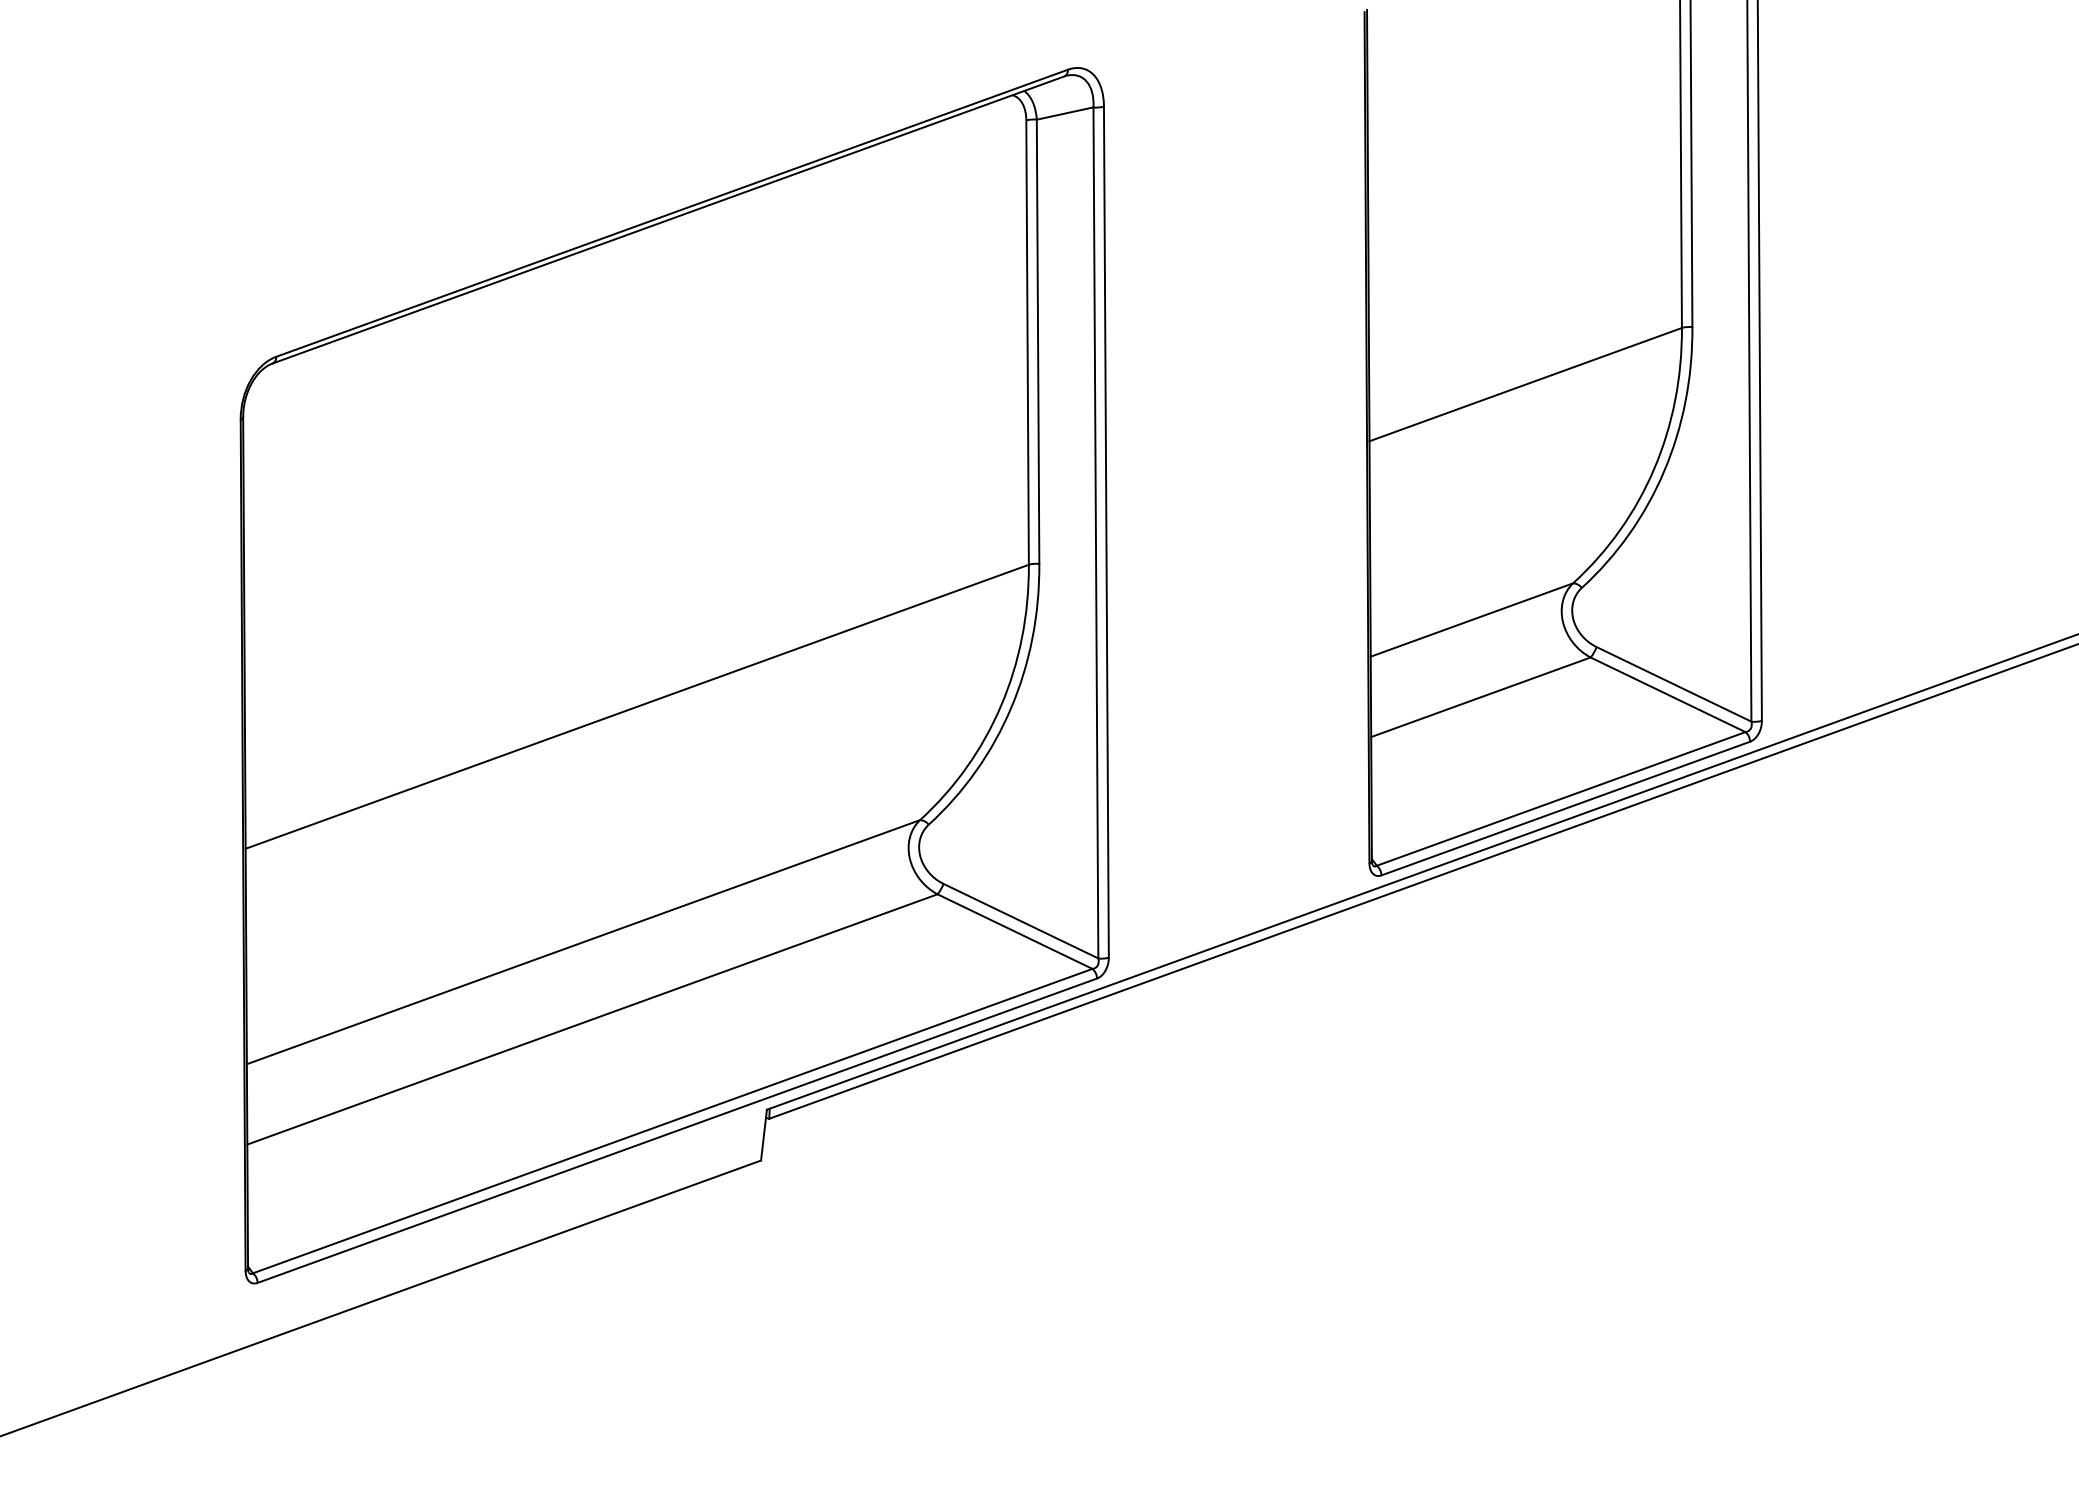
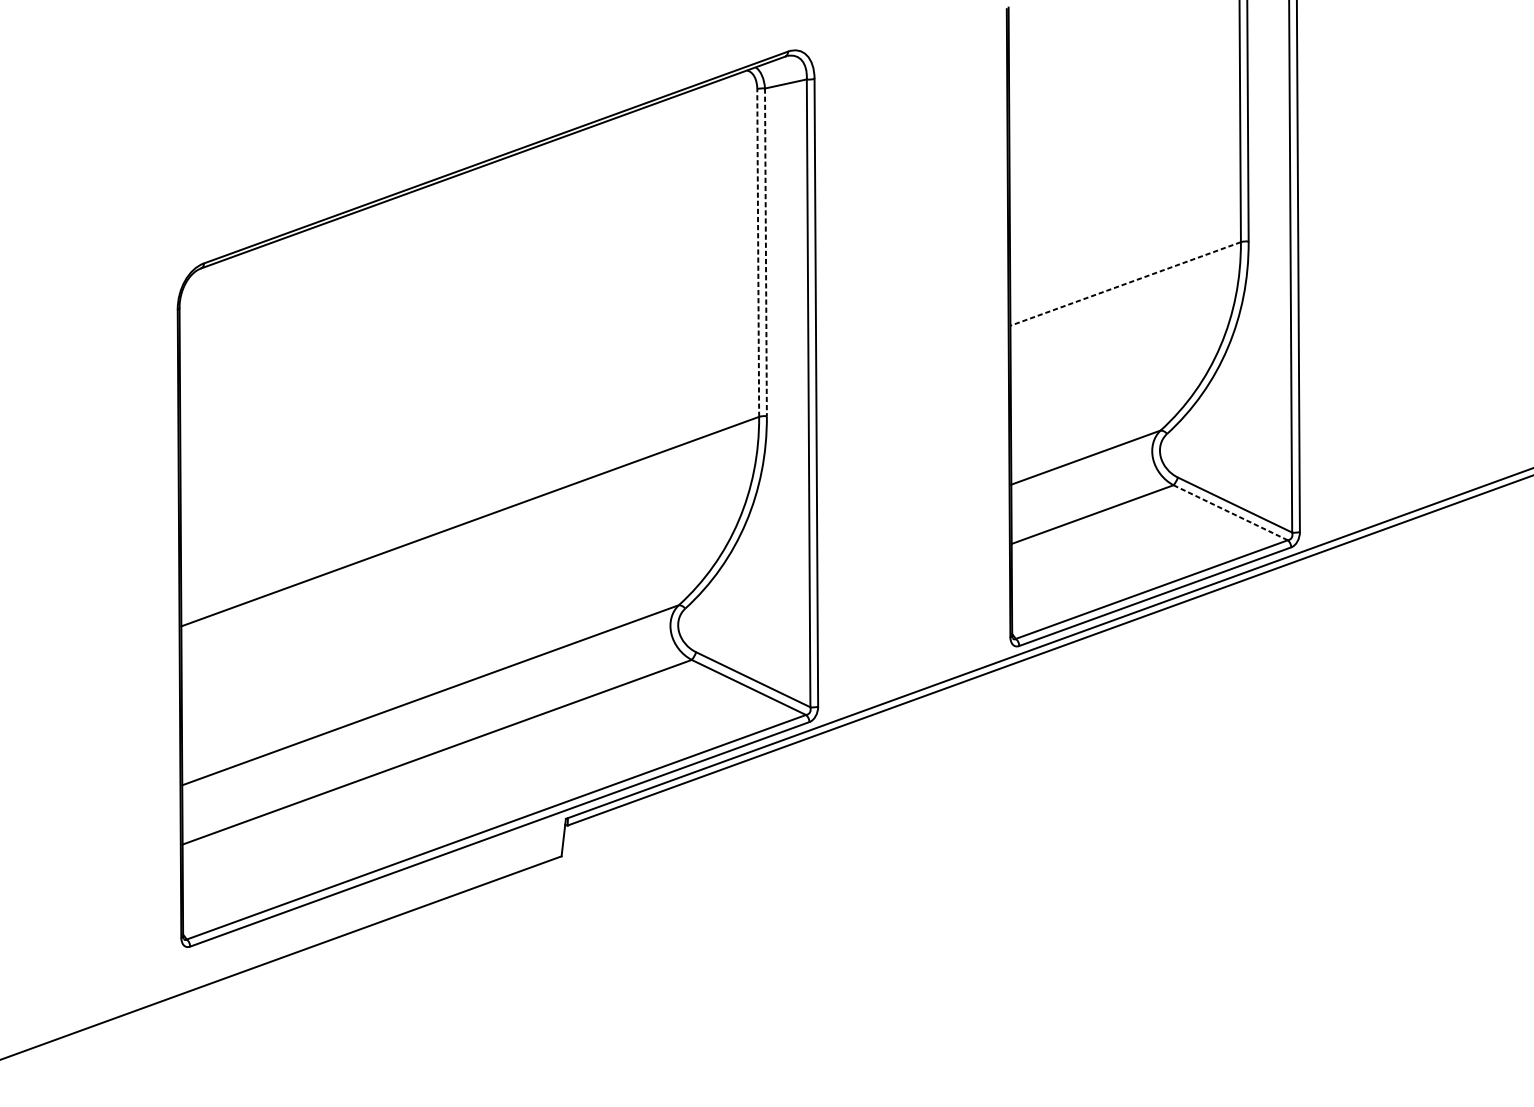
line: (1027, 342) -> (758, 252), solid -> dashed
line: (1038, 342) -> (766, 252), solid -> dashed
line: (1525, 384) -> (1125, 283), solid -> dashed
line: (1668, 694) -> (1231, 512), solid -> dashed

